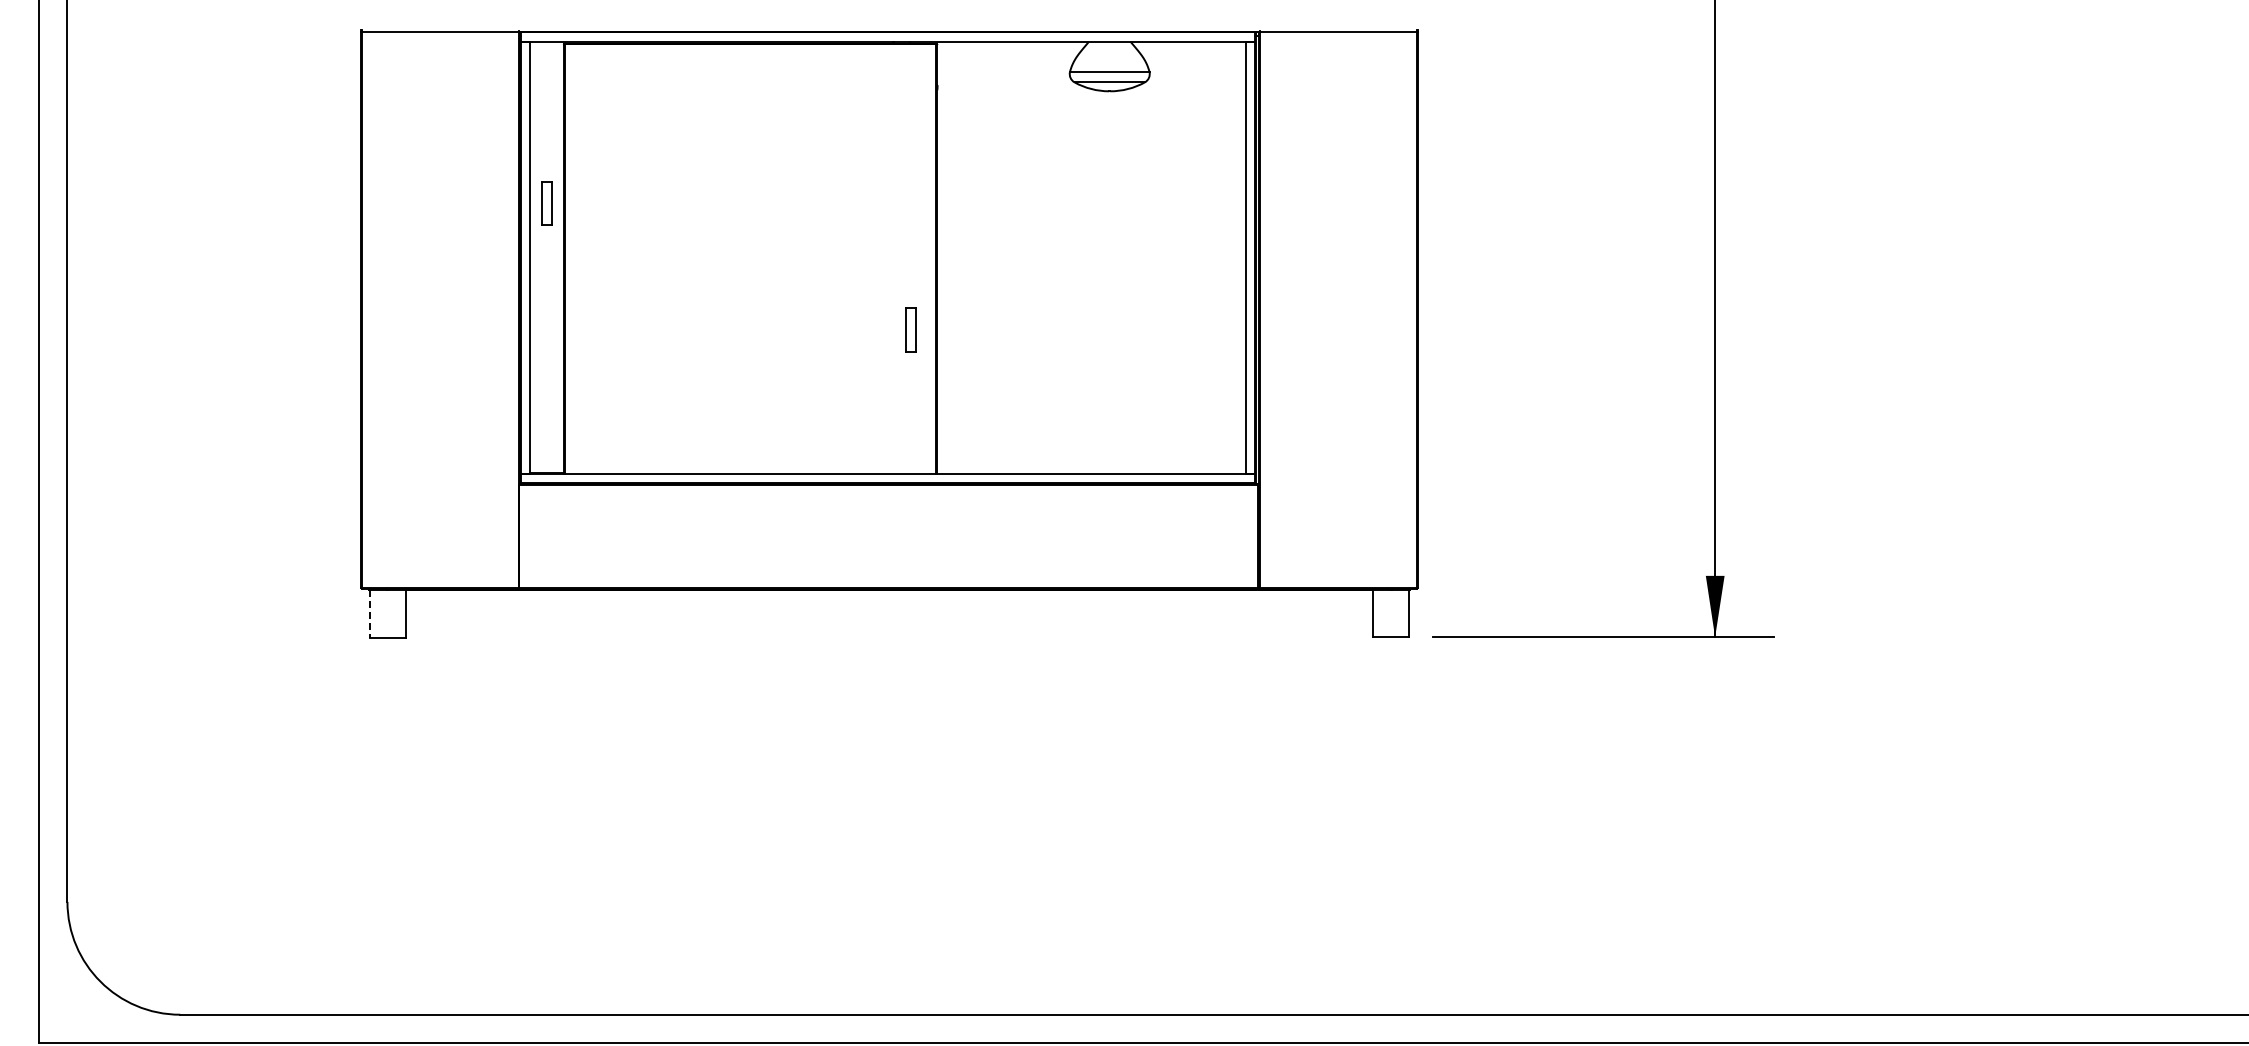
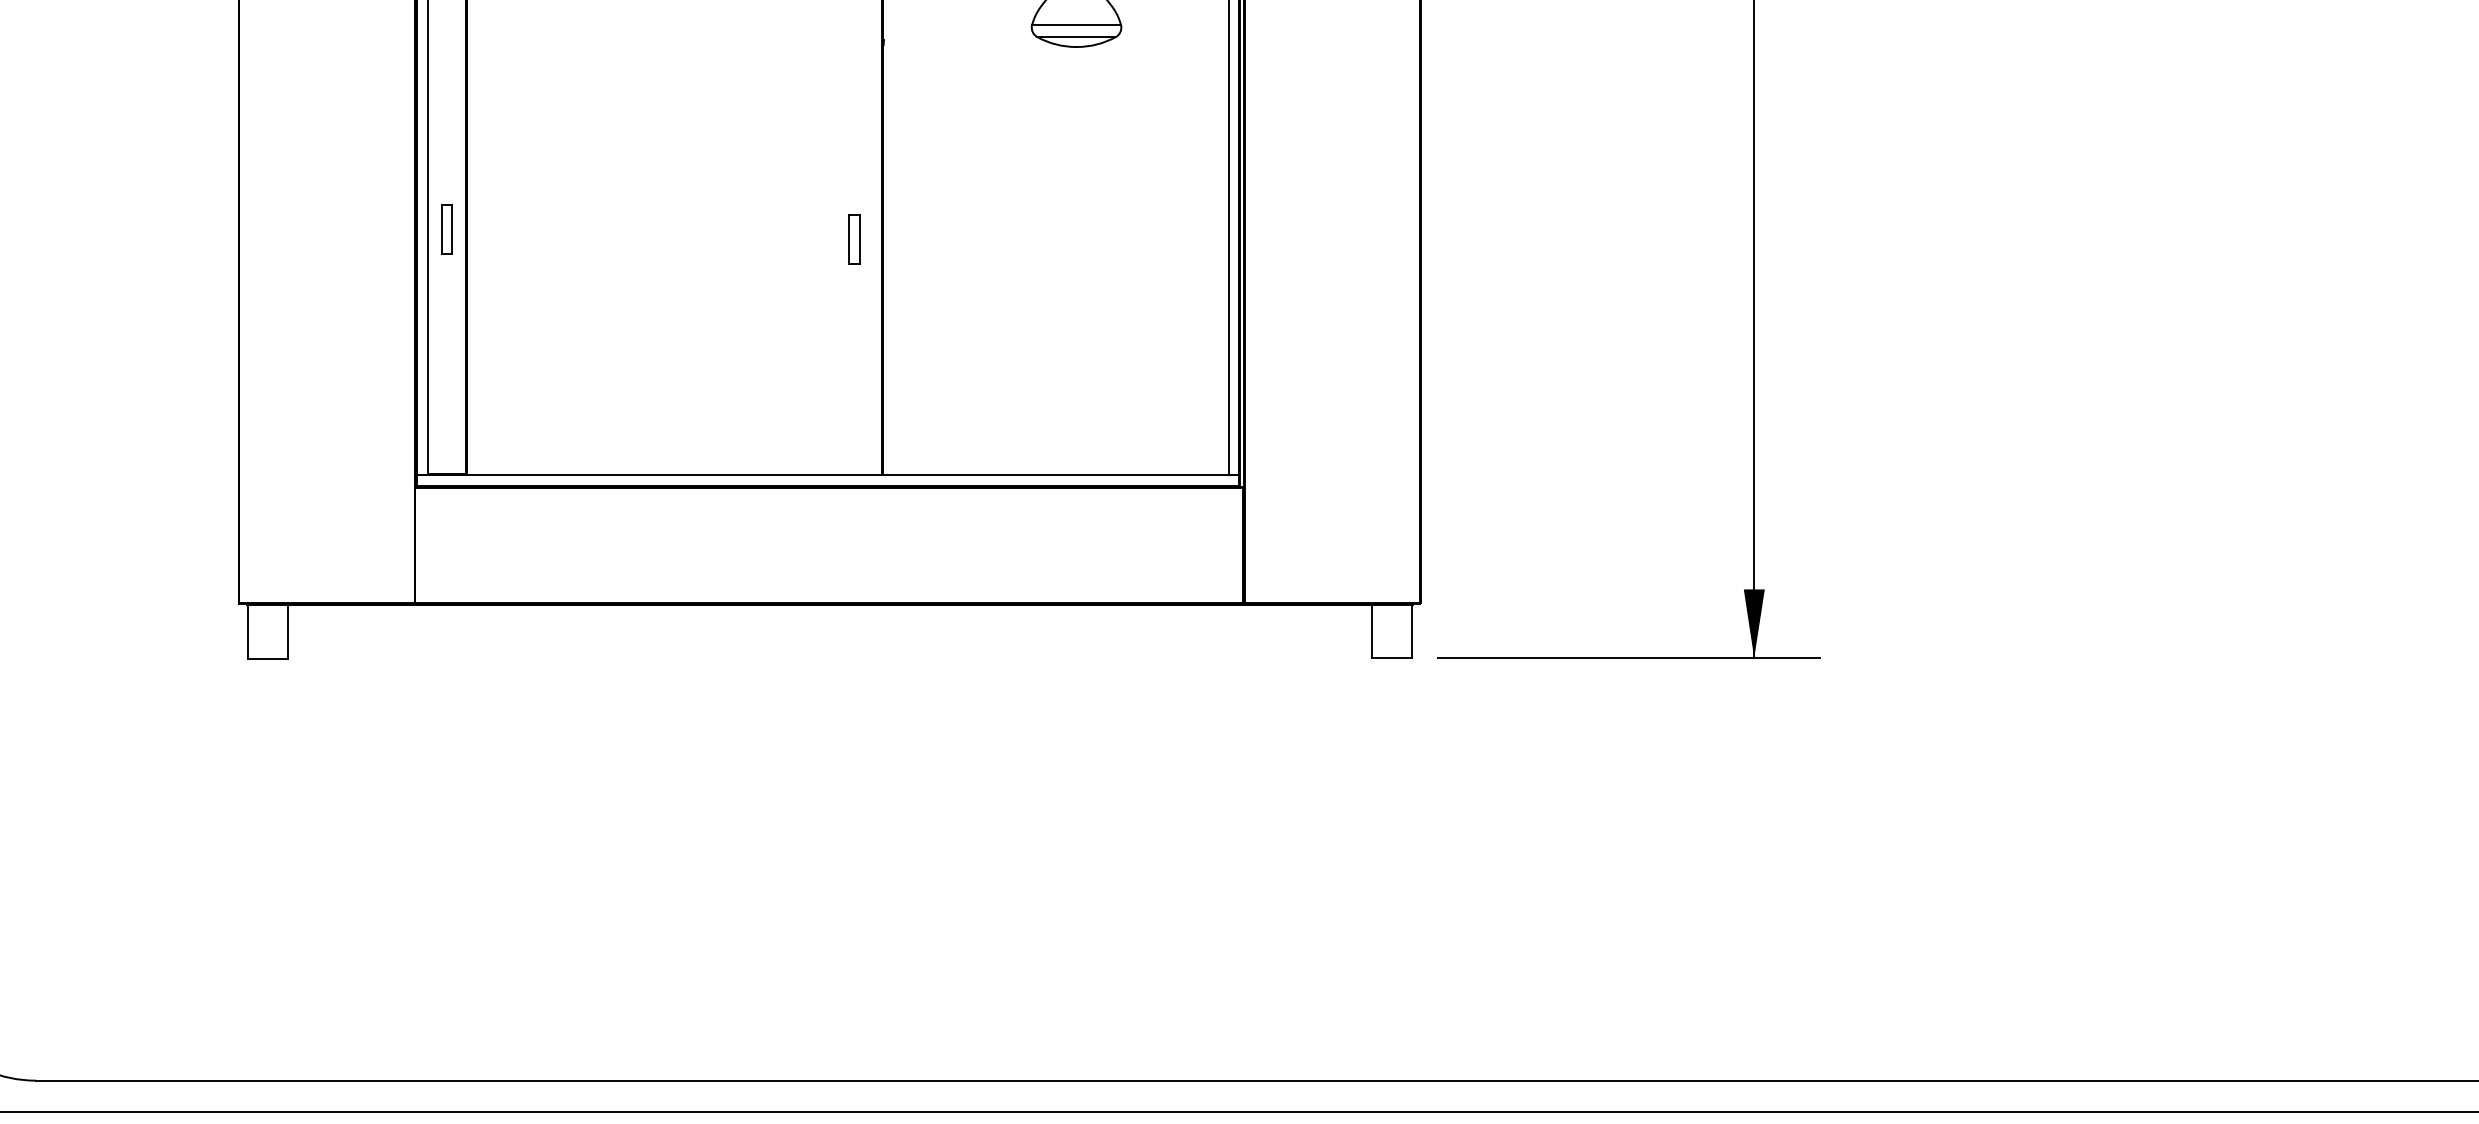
part: (546, 203) -> (446, 229), moved
part: (910, 329) -> (853, 238), moved
line: (369, 614) -> (247, 632), dashed -> solid

